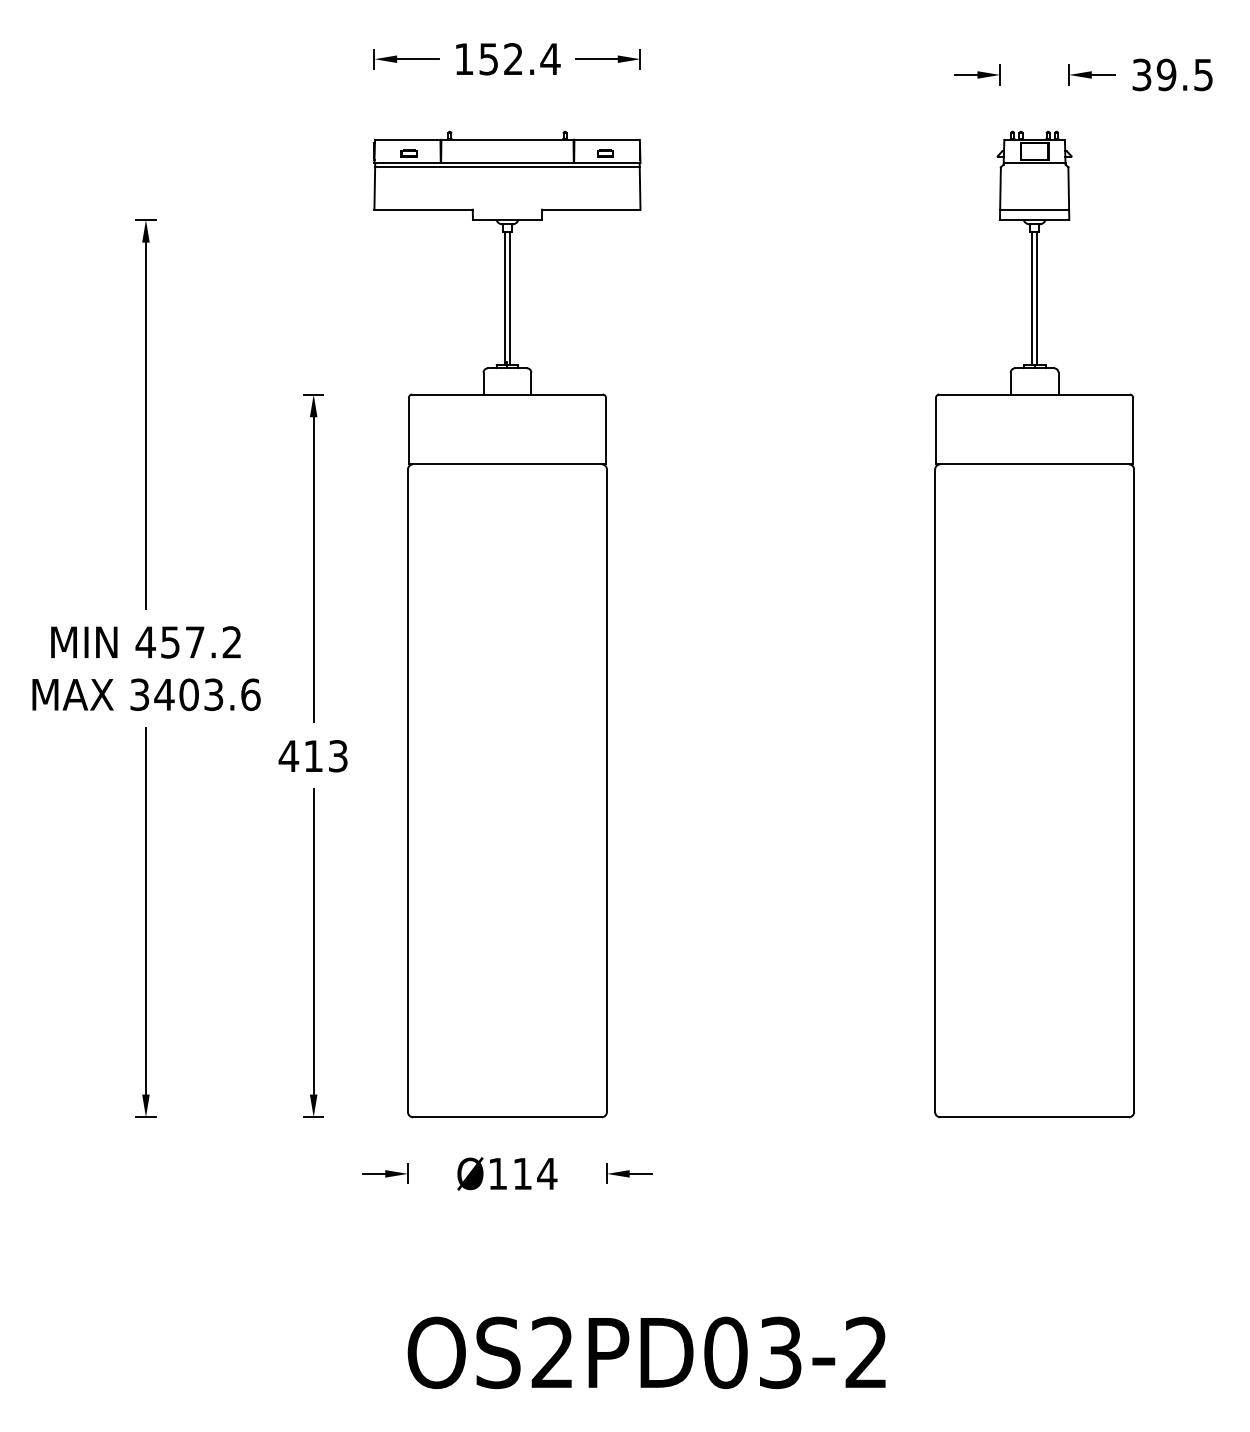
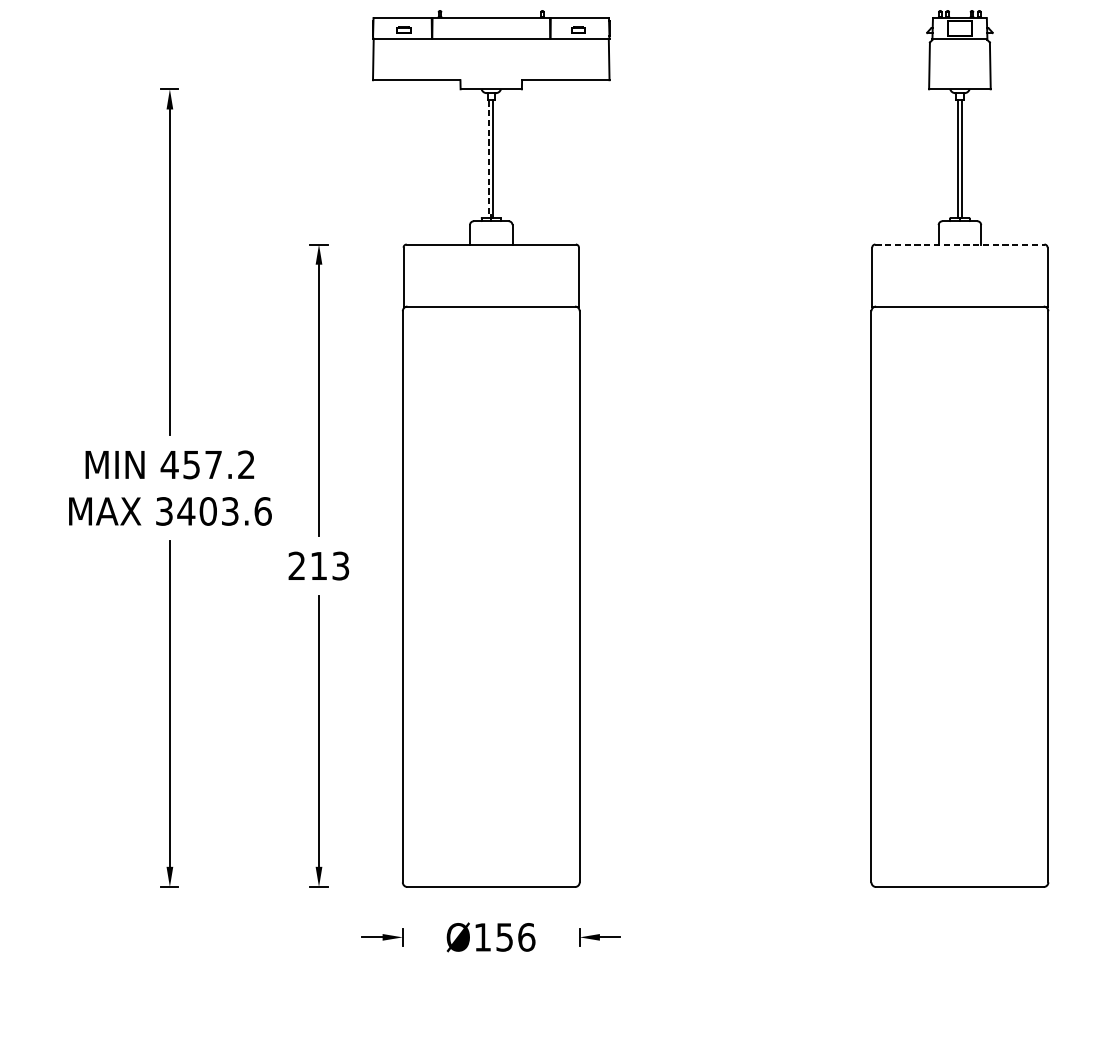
line: (507, 167) -> (491, 42), removed
line: (1034, 209) -> (959, 80), removed
line: (505, 299) -> (489, 160), solid -> dashed
line: (1035, 394) -> (960, 244), solid -> dashed
text: (288, 755) -> (296, 565), 413 -> 213
text: (535, 1173) -> (516, 937), Ø114 -> Ø156

